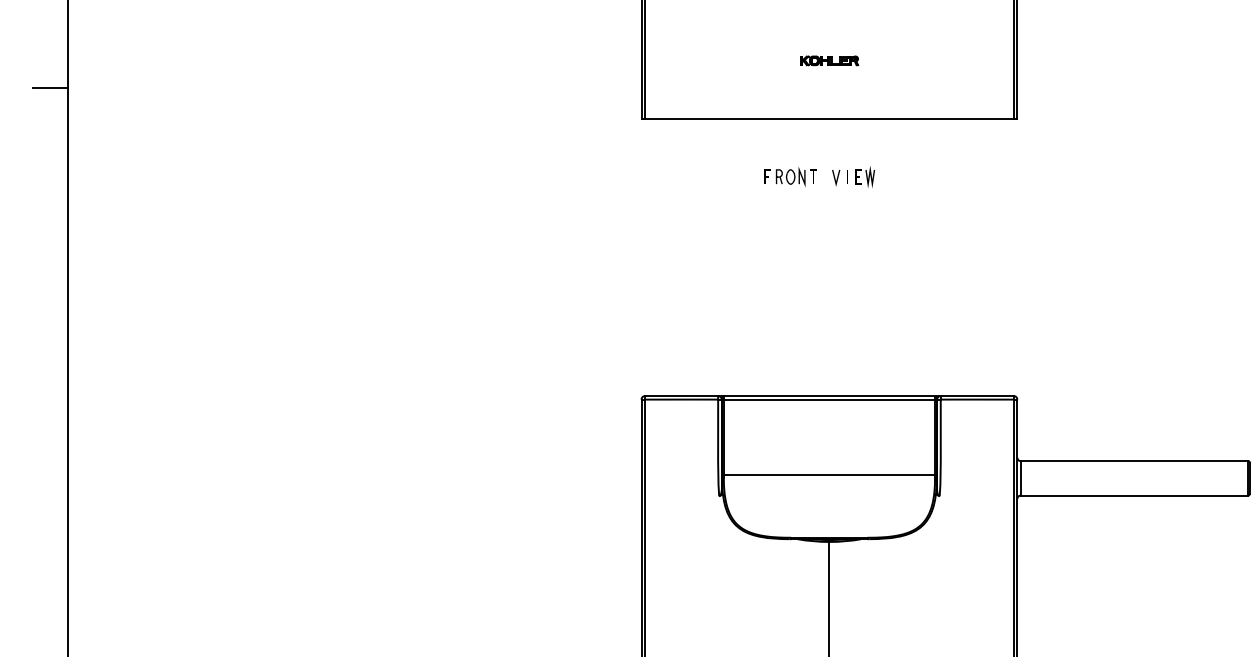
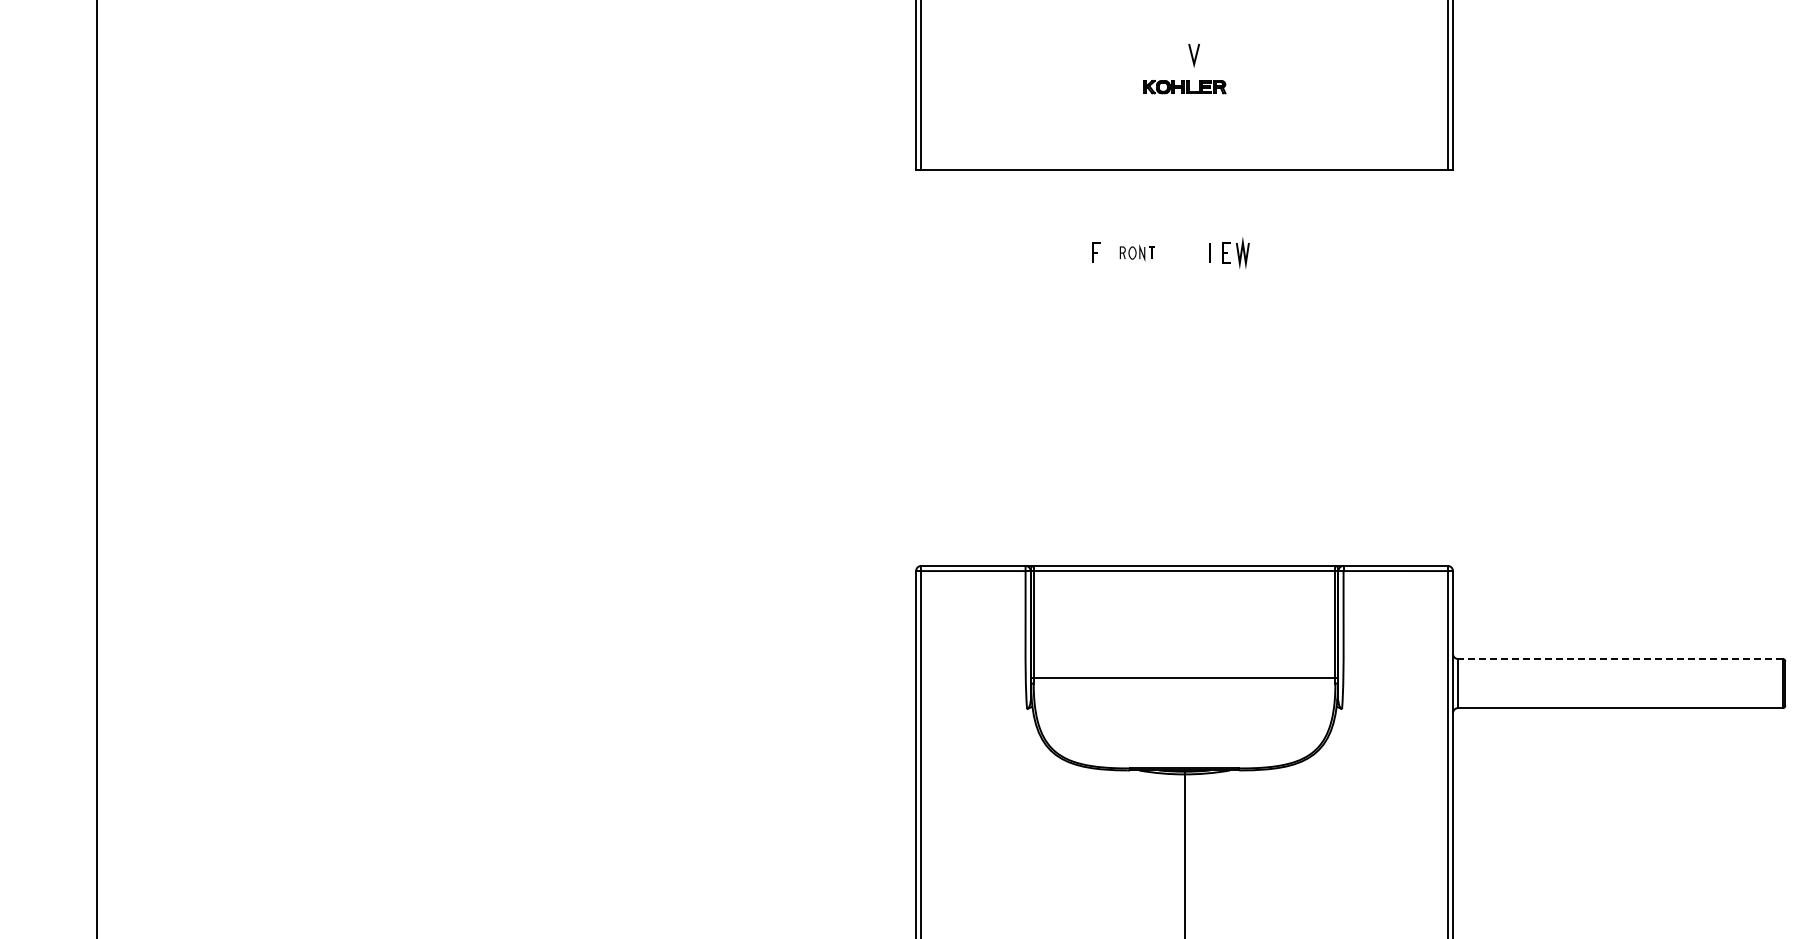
line: (50, 88) -> (71, 126), removed
part: (796, 176) -> (1137, 252), size x0.6
line: (835, 178) -> (1192, 55), moved
line: (1133, 461) -> (1619, 659), solid -> dashed

